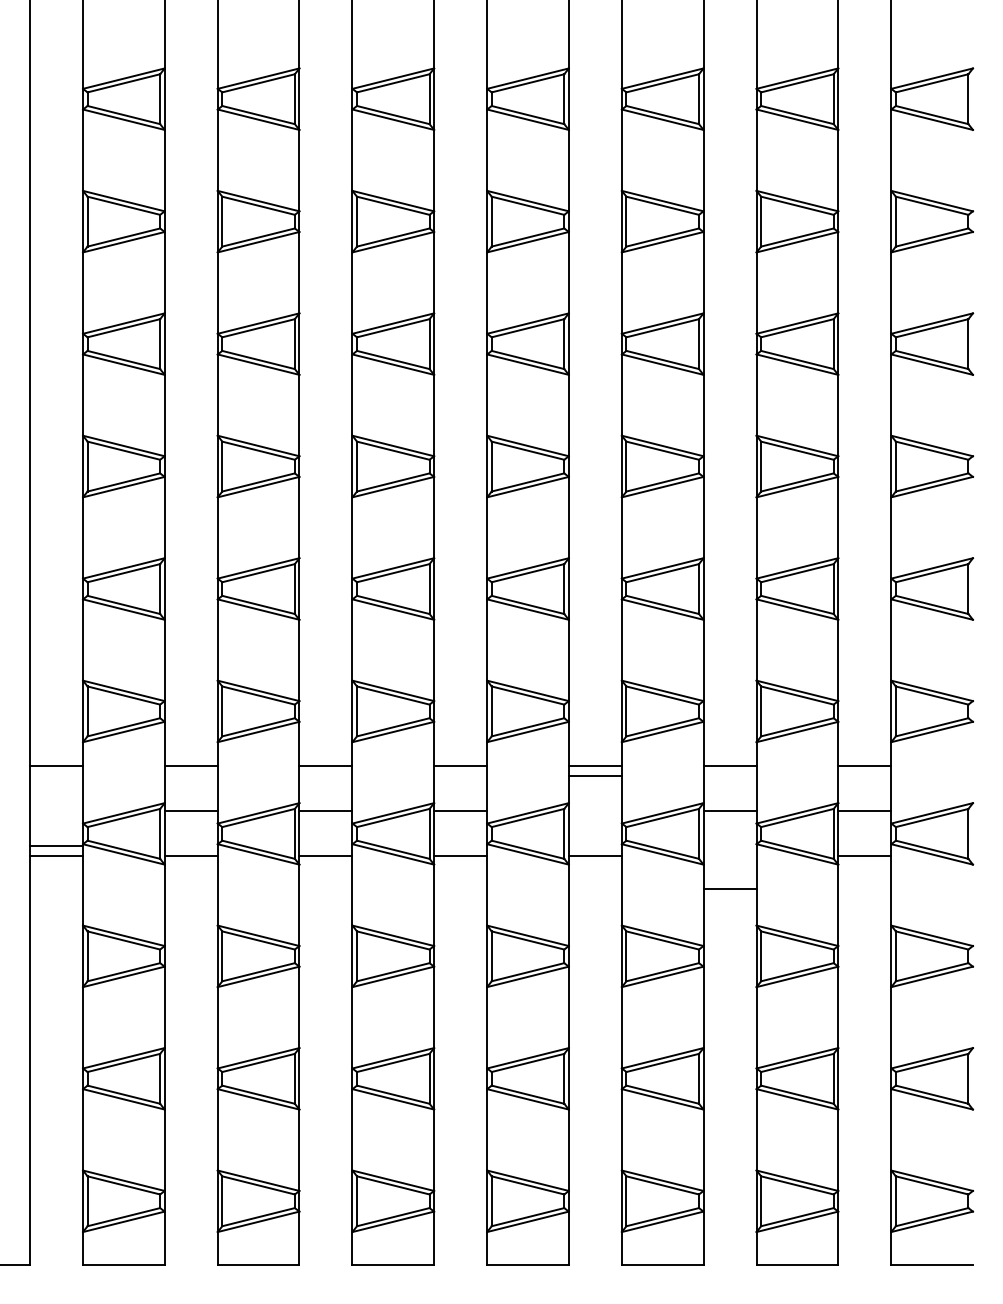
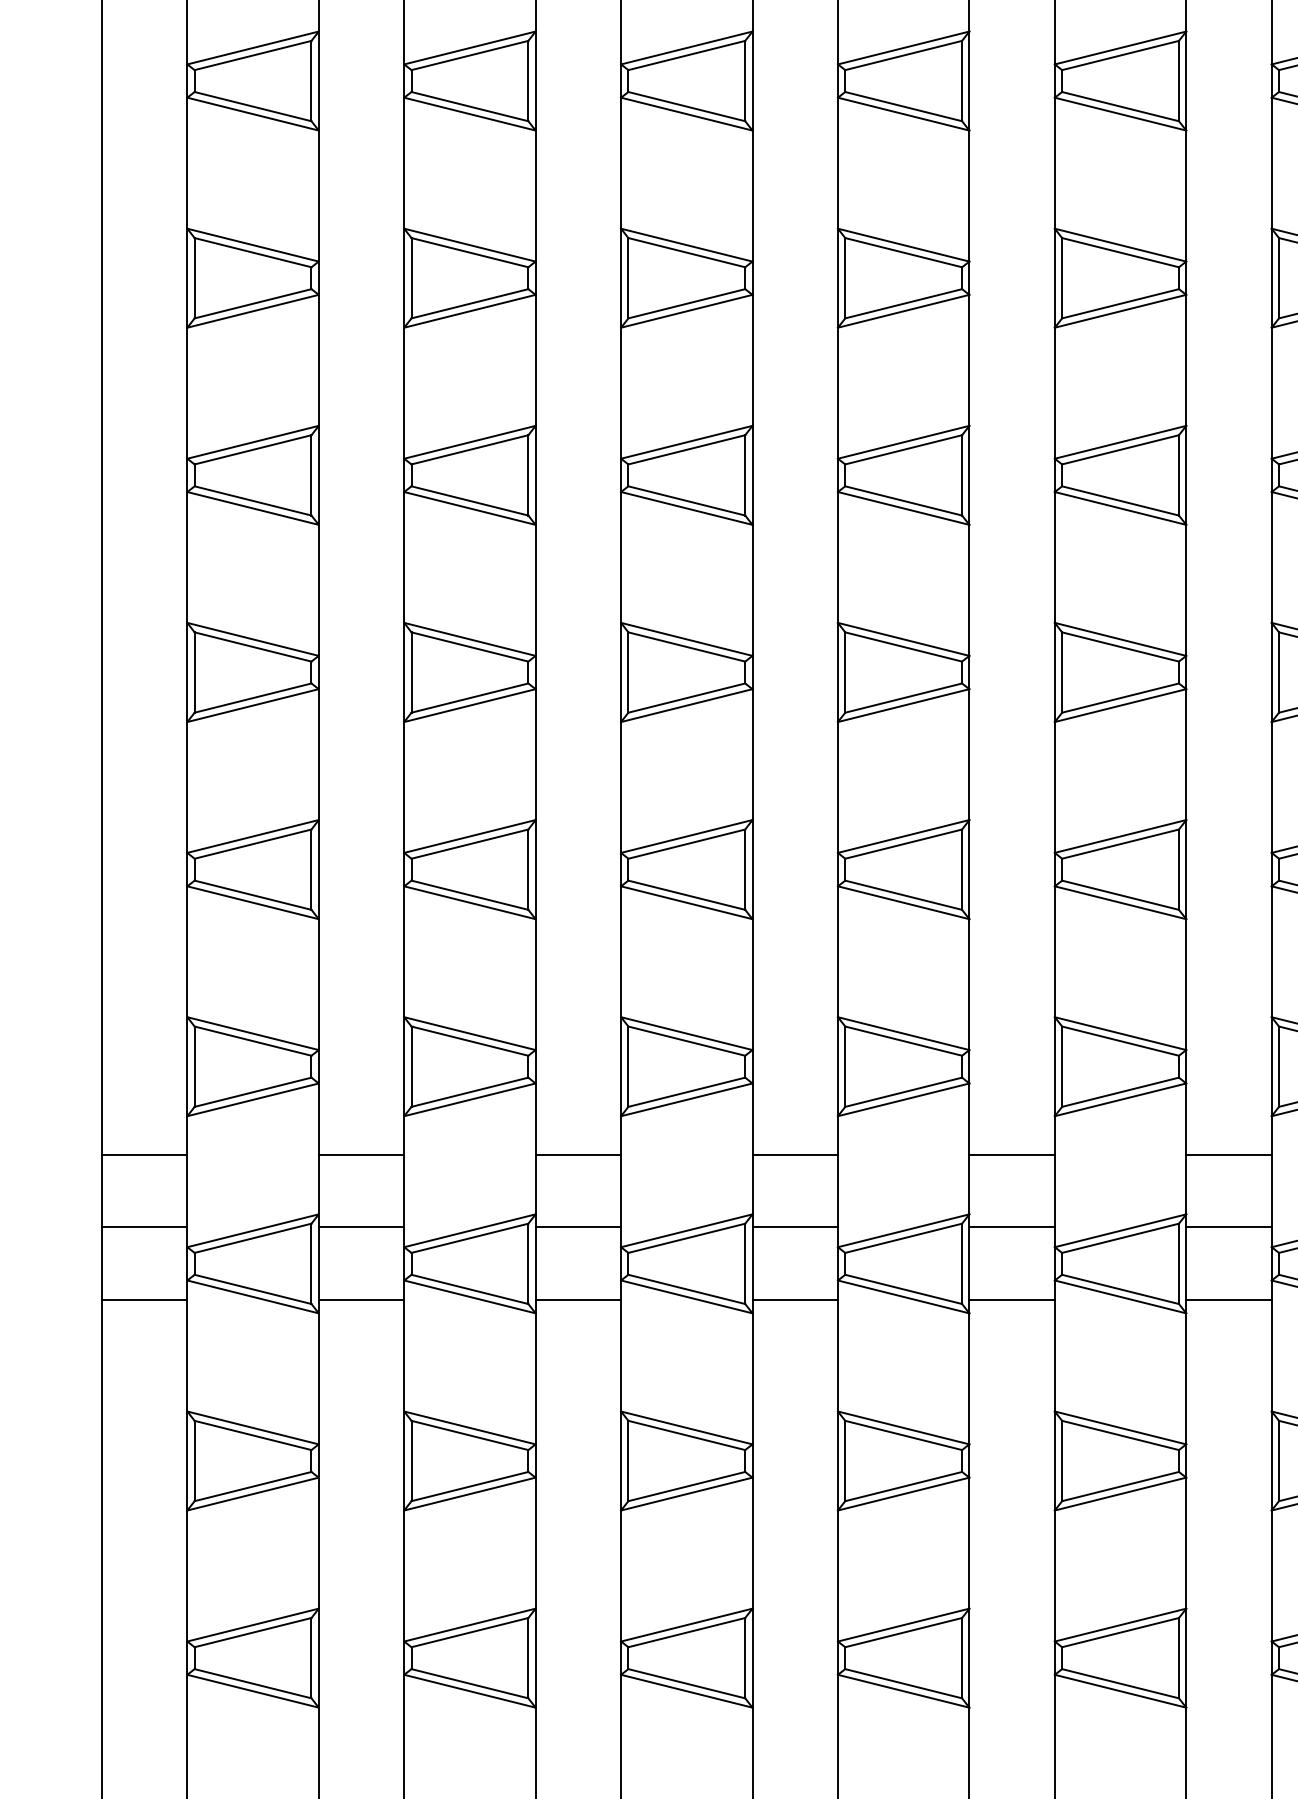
line: (594, 776) -> (1010, 1227), moved
line: (56, 846) -> (144, 1227), moved
line: (729, 889) -> (1228, 1300), moved

